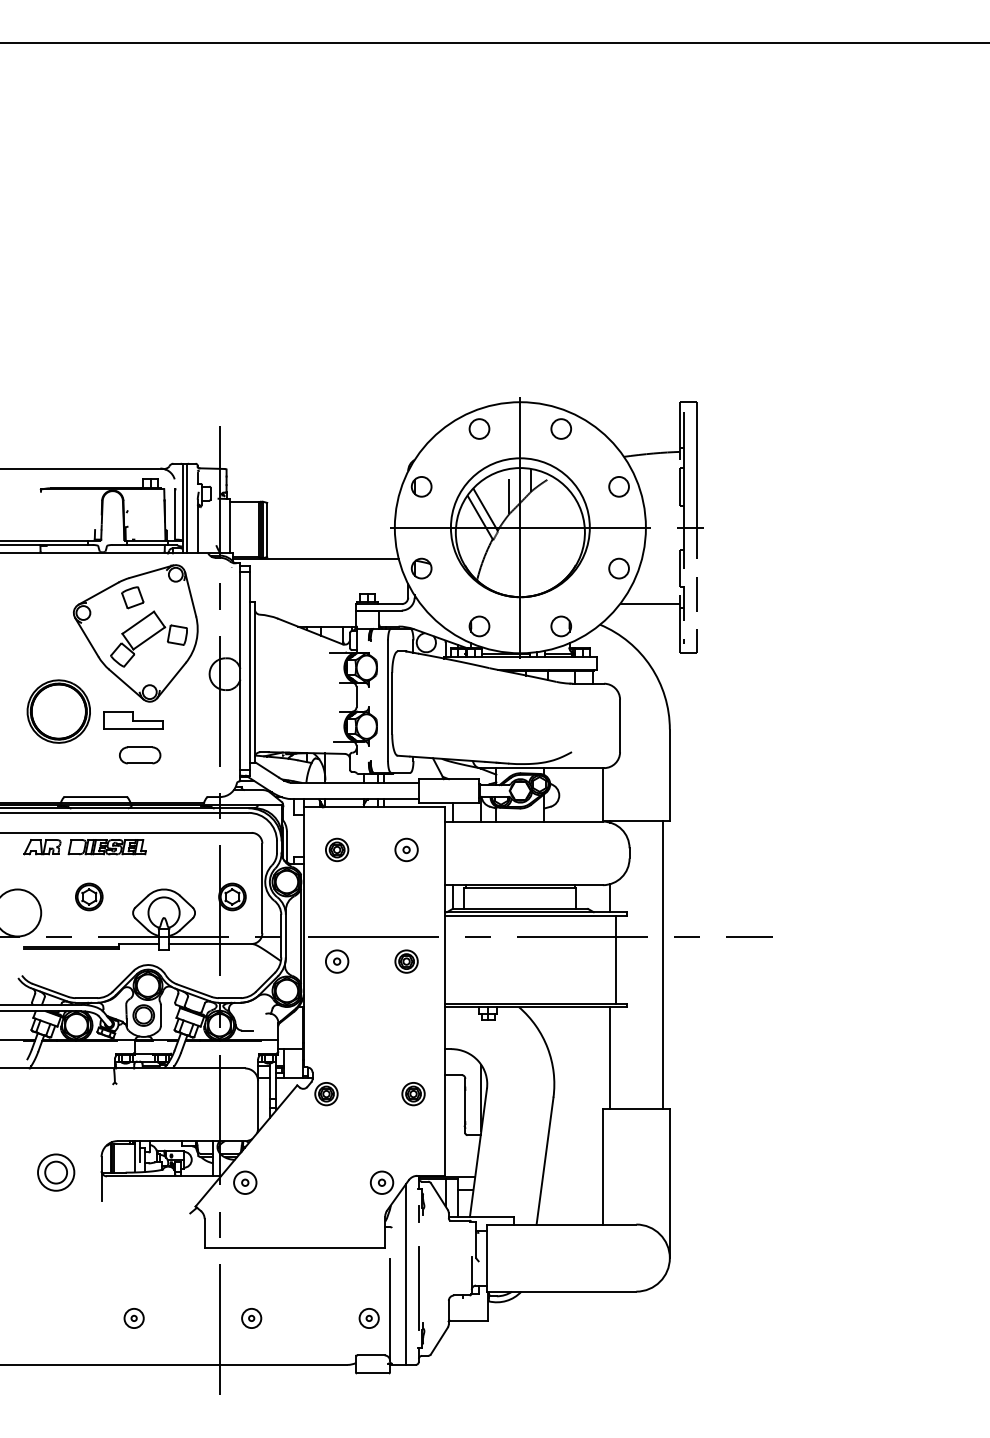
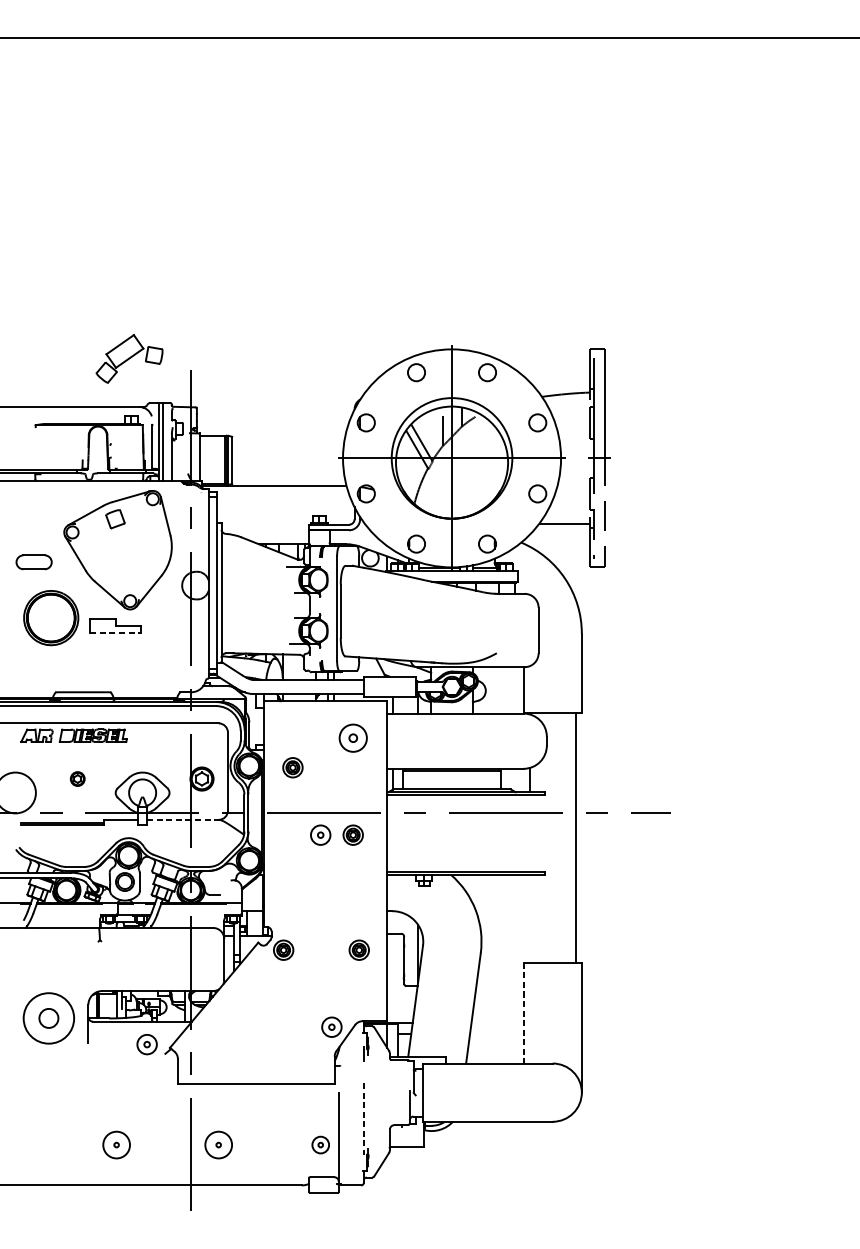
part: (148, 638) -> (129, 358), moved
line: (133, 729) -> (116, 633), solid -> dashed
part: (140, 755) -> (34, 562), moved
part: (337, 849) -> (293, 767), moved
part: (406, 849) -> (353, 737), size x1.4
part: (89, 896) -> (77, 778), size x0.6
line: (211, 943) -> (183, 819), solid -> dashed
line: (615, 959) -> (534, 833), removed
part: (337, 961) -> (321, 835), moved
line: (609, 1057) -> (529, 918), removed
line: (602, 1167) -> (523, 1013), solid -> dashed
circle: (56, 1172) -> (49, 1018), size x1.6
part: (245, 1182) -> (147, 1044), moved
line: (406, 1274) -> (353, 1106), removed
line: (418, 1288) -> (363, 1119), solid -> dashed
circle: (133, 1318) -> (116, 1145), size x1.6
circle: (251, 1318) -> (218, 1145), size x1.6

